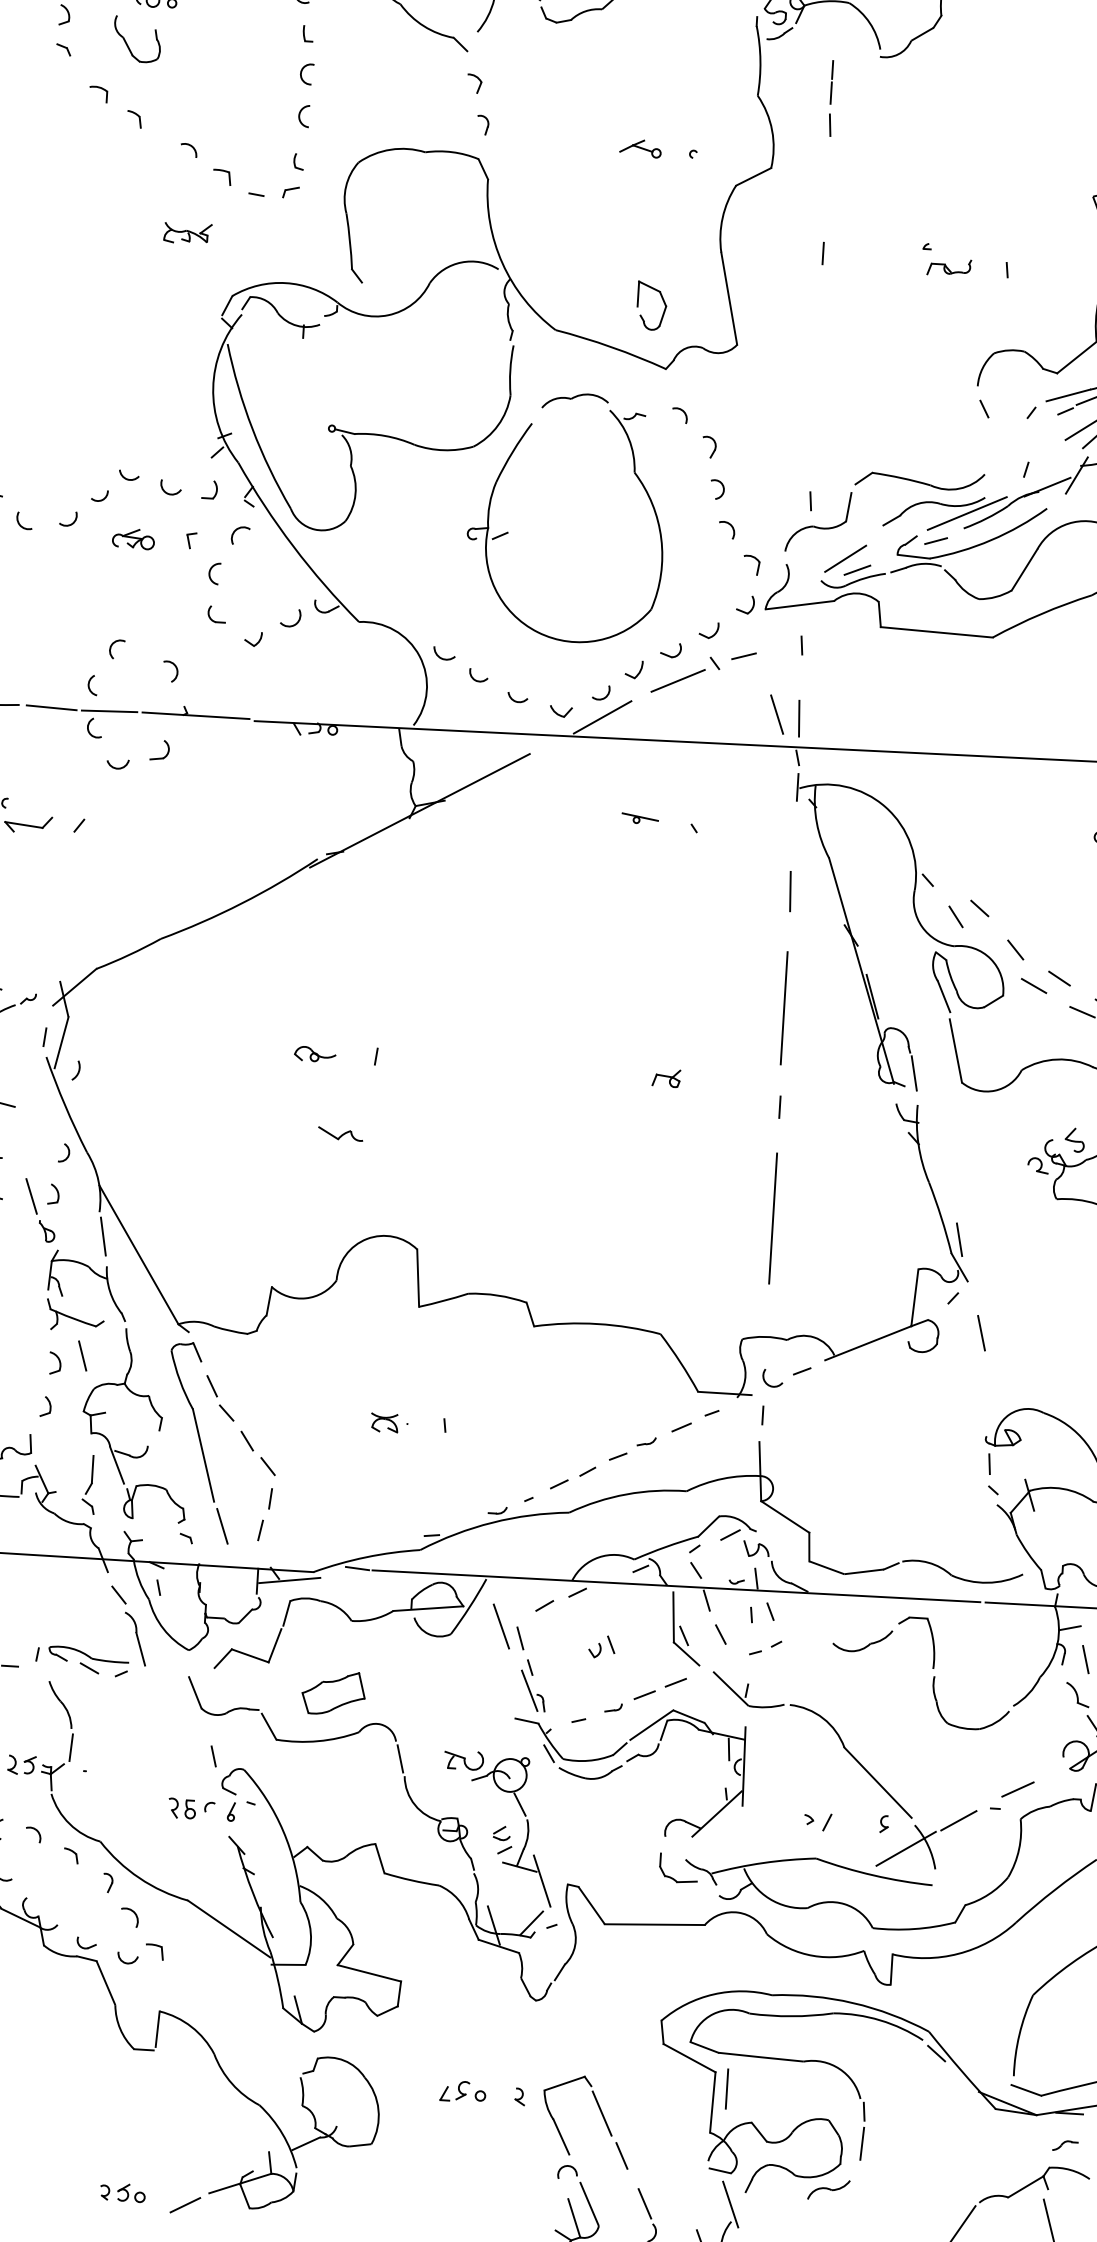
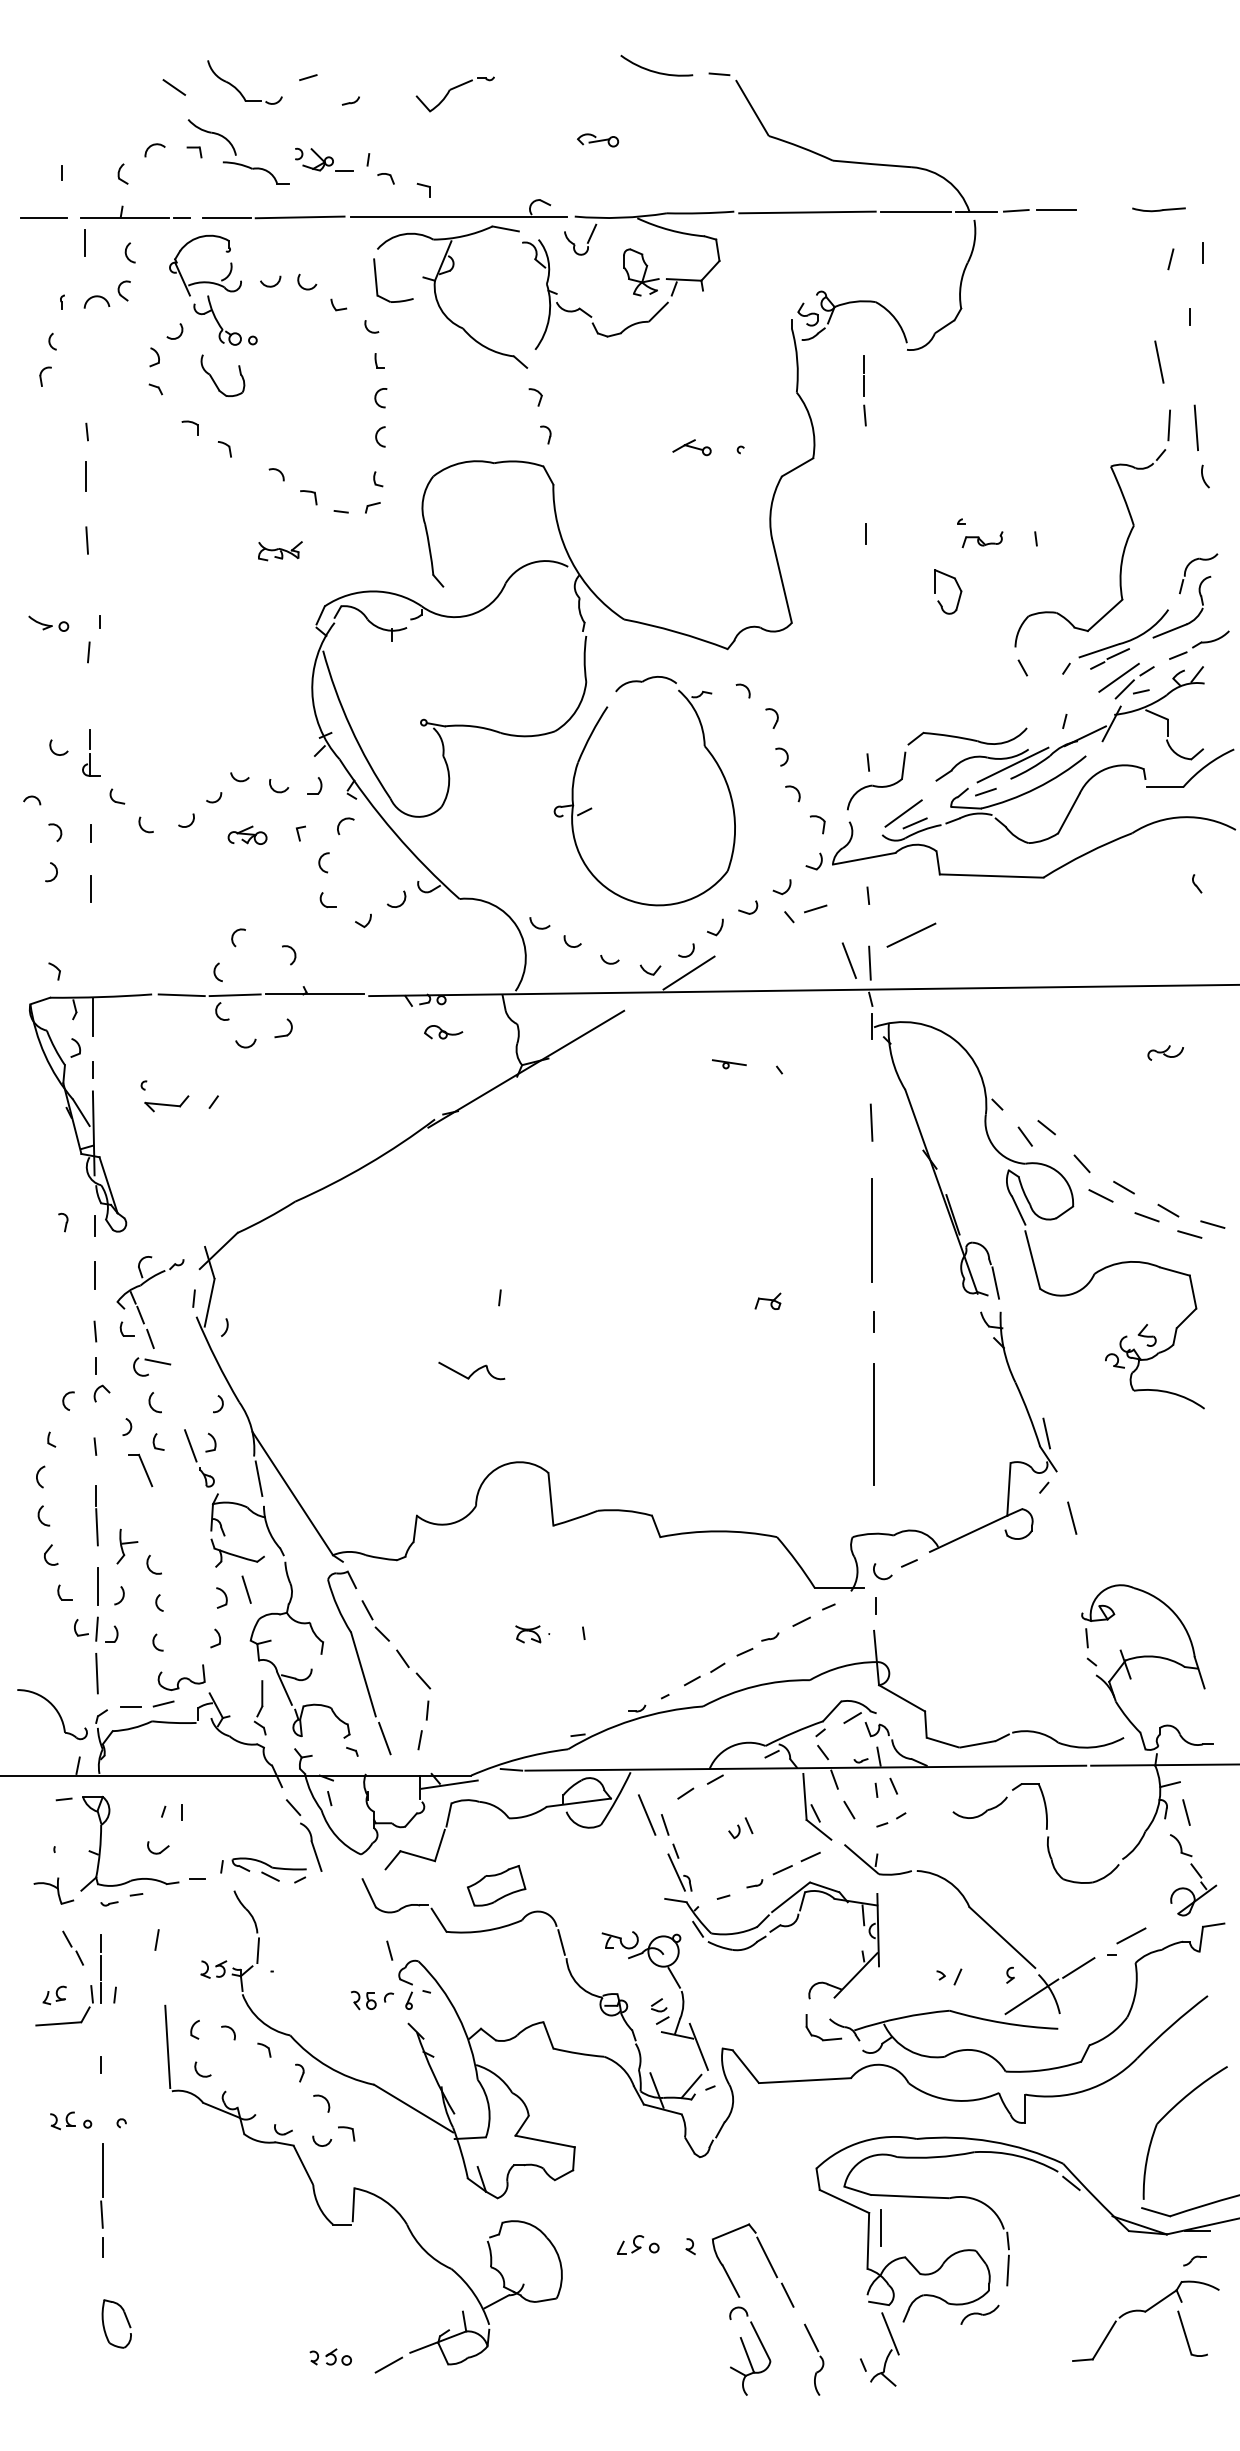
part: (662, 300) -> (957, 586), moved
line: (678, 680) -> (911, 934), moved
part: (315, 1054) -> (443, 1032), moved
part: (340, 1134) -> (471, 1371), size x1.6

